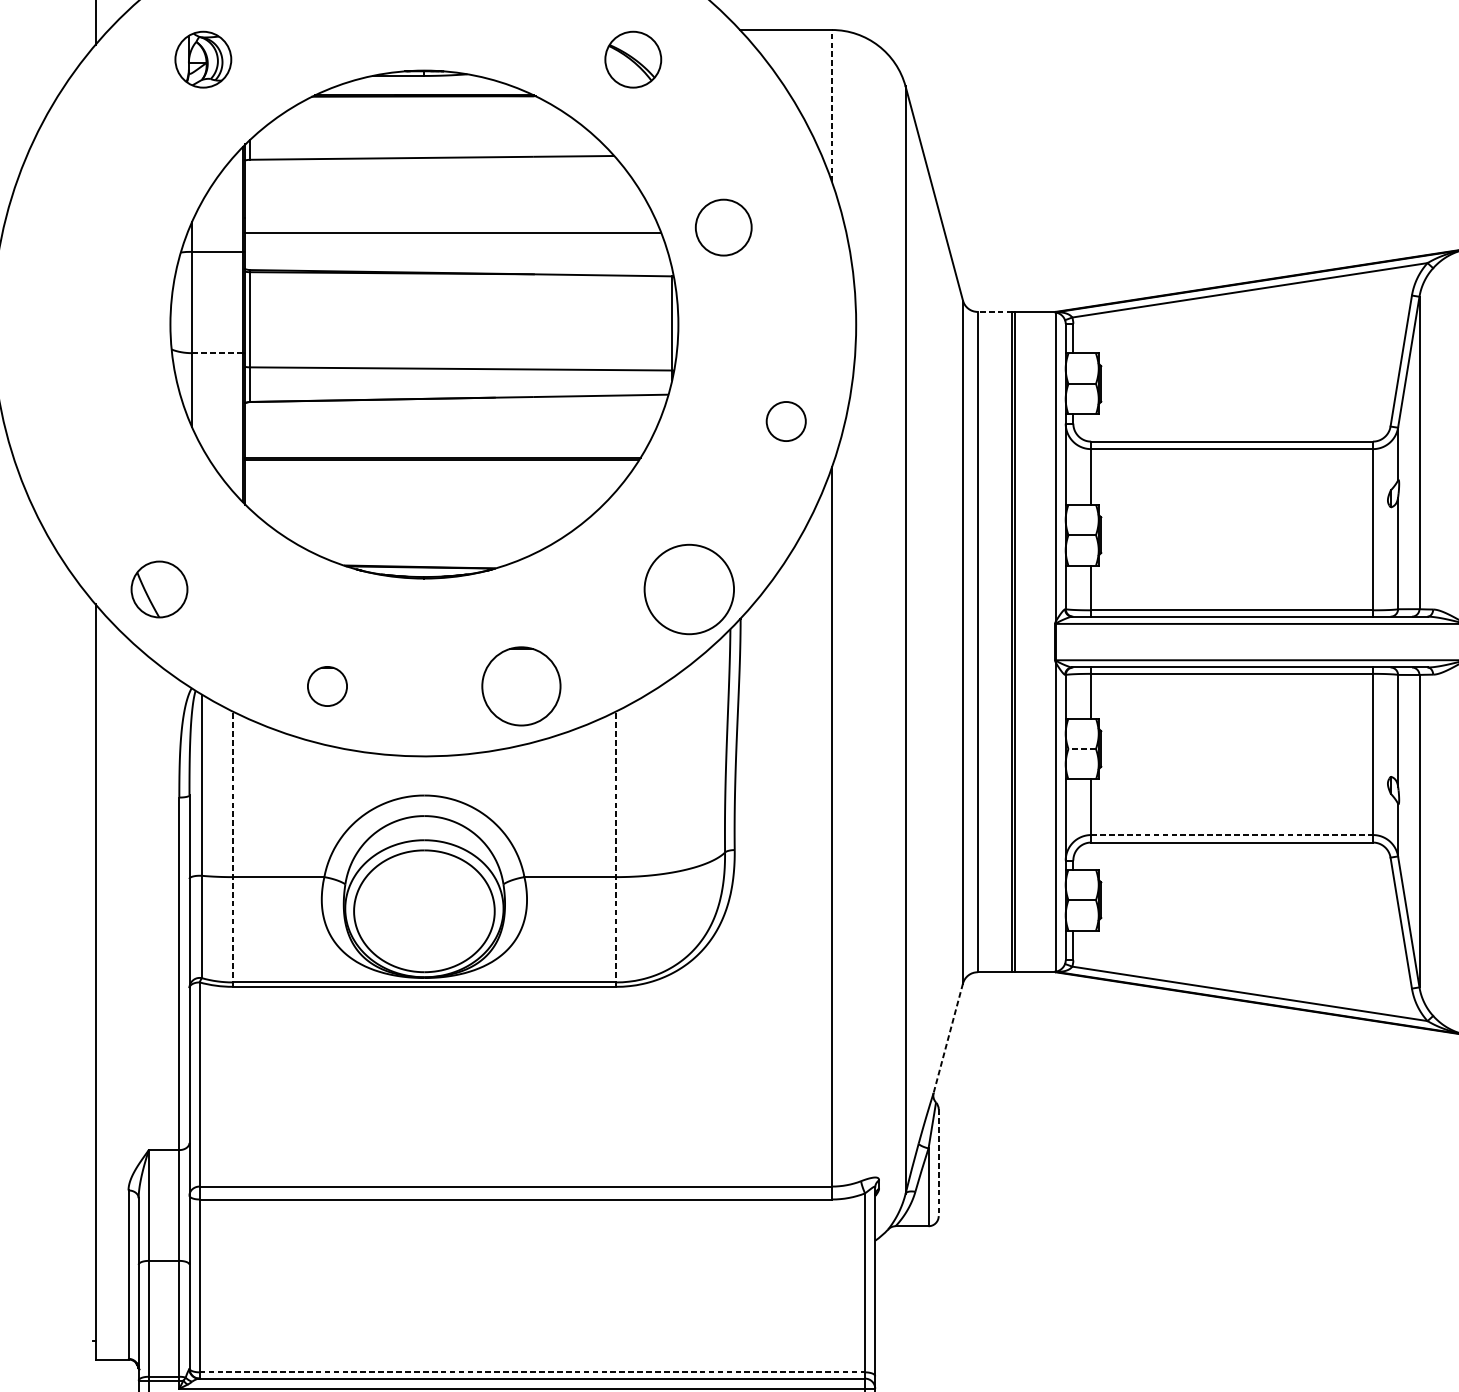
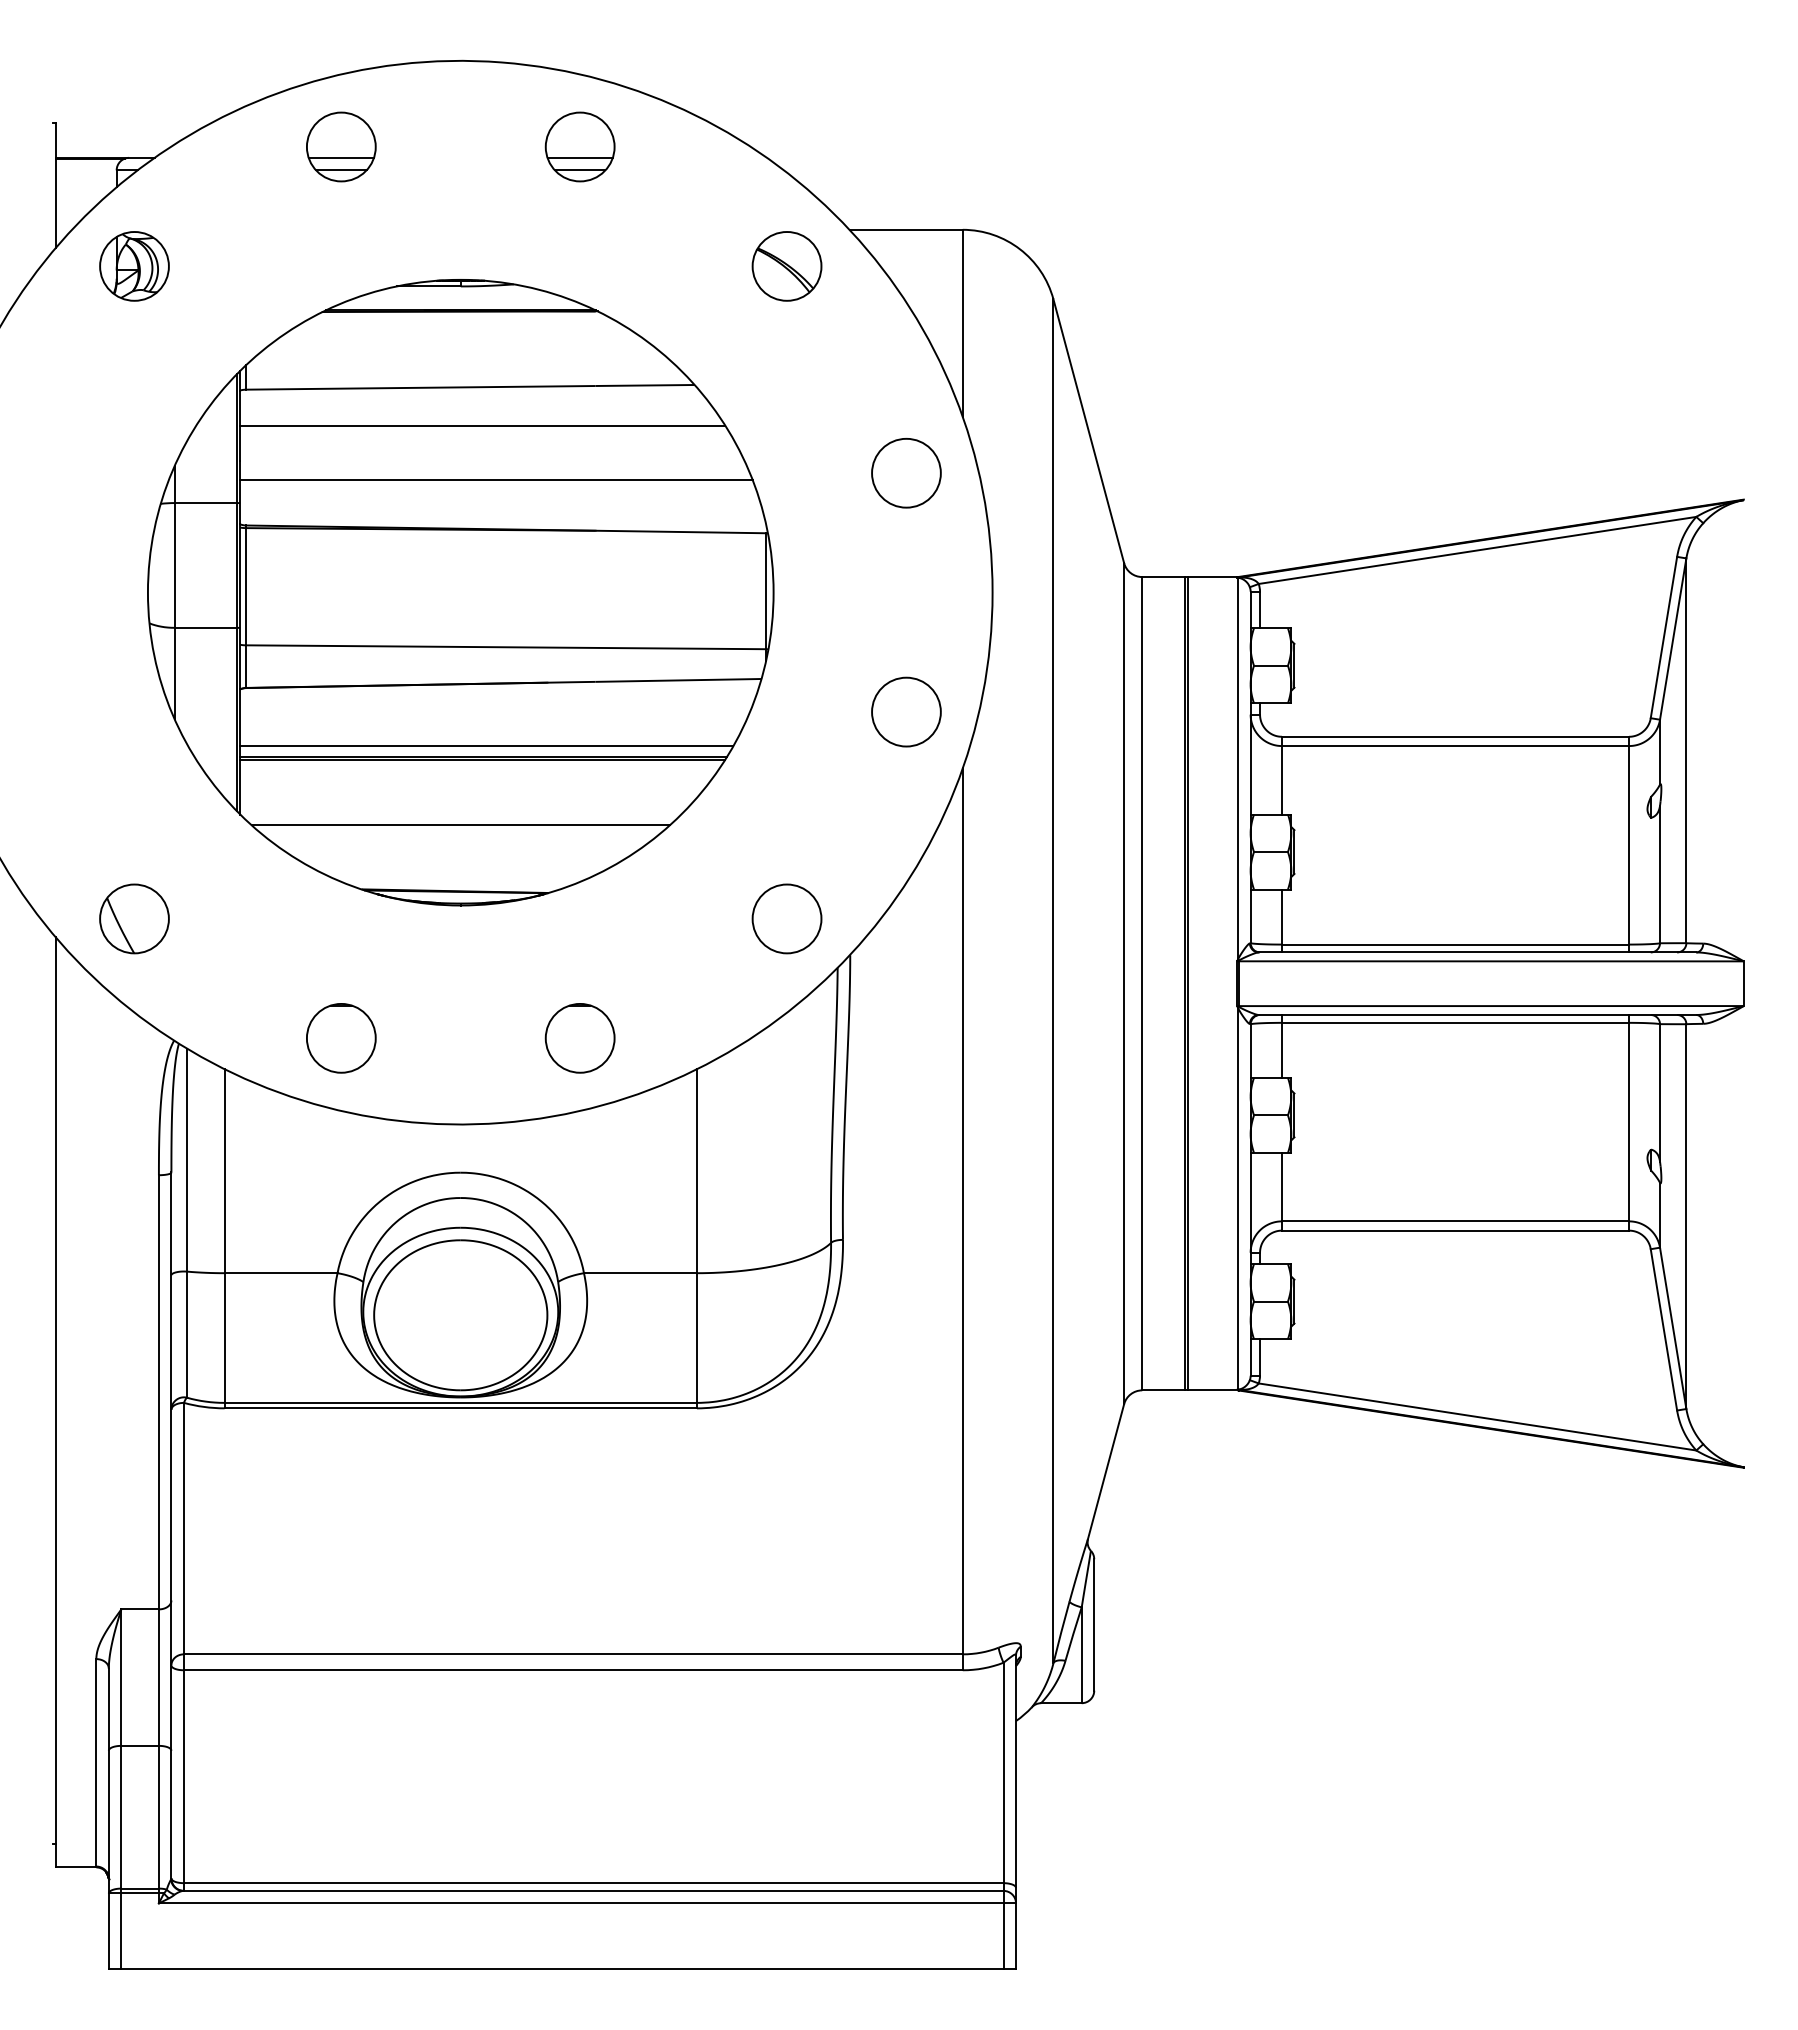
part: (203, 59) -> (134, 266), moved
part: (632, 59) -> (786, 266), moved
line: (831, 106) -> (962, 323), dashed -> solid
line: (442, 188) -> (482, 425), added
circle: (723, 227) -> (906, 473), moved
line: (994, 312) -> (1163, 577), dashed -> solid
line: (217, 352) -> (205, 627), dashed -> solid
circle: (786, 421) -> (906, 711), size x1.43
line: (445, 449) -> (486, 746), added
line: (424, 513) -> (460, 825), added
circle: (688, 589) -> (786, 918), size x0.62
circle: (327, 686) -> (341, 1038), size x1.43
part: (520, 686) -> (579, 1038), size x0.71
line: (1081, 749) -> (1270, 1115), dashed -> solid
line: (1232, 835) -> (1455, 1221), dashed -> solid
line: (232, 848) -> (224, 1238), dashed -> solid
line: (615, 848) -> (696, 1238), dashed -> solid
line: (948, 1038) -> (1106, 1471), dashed -> solid
line: (938, 1162) -> (1094, 1624), dashed -> solid
line: (532, 1372) -> (593, 1883), dashed -> solid

